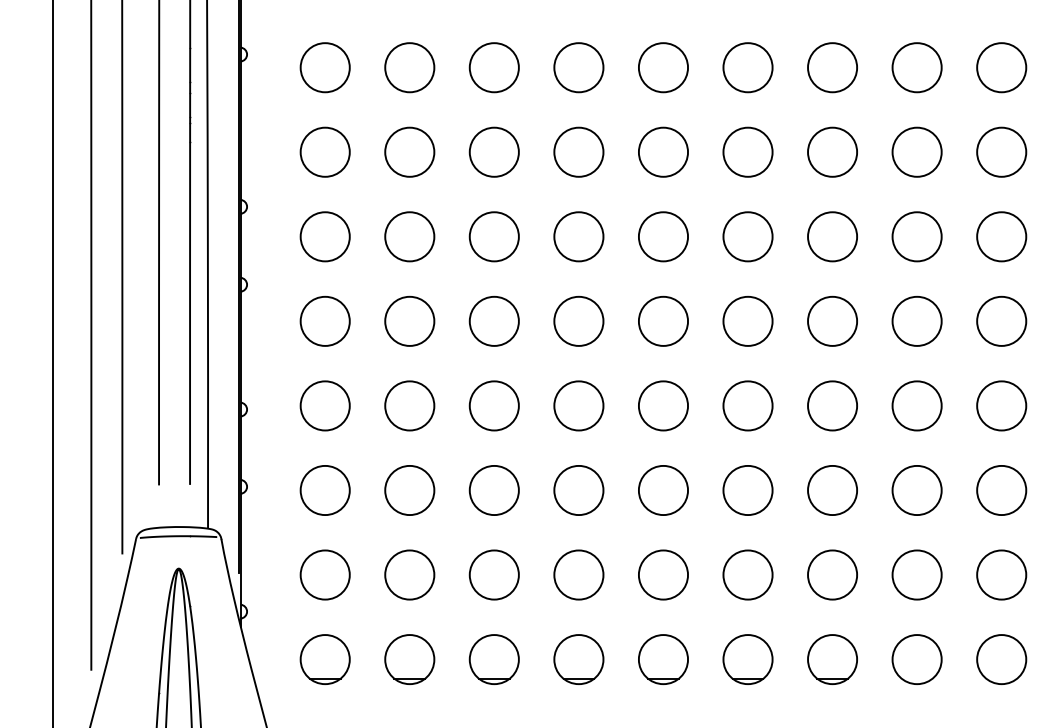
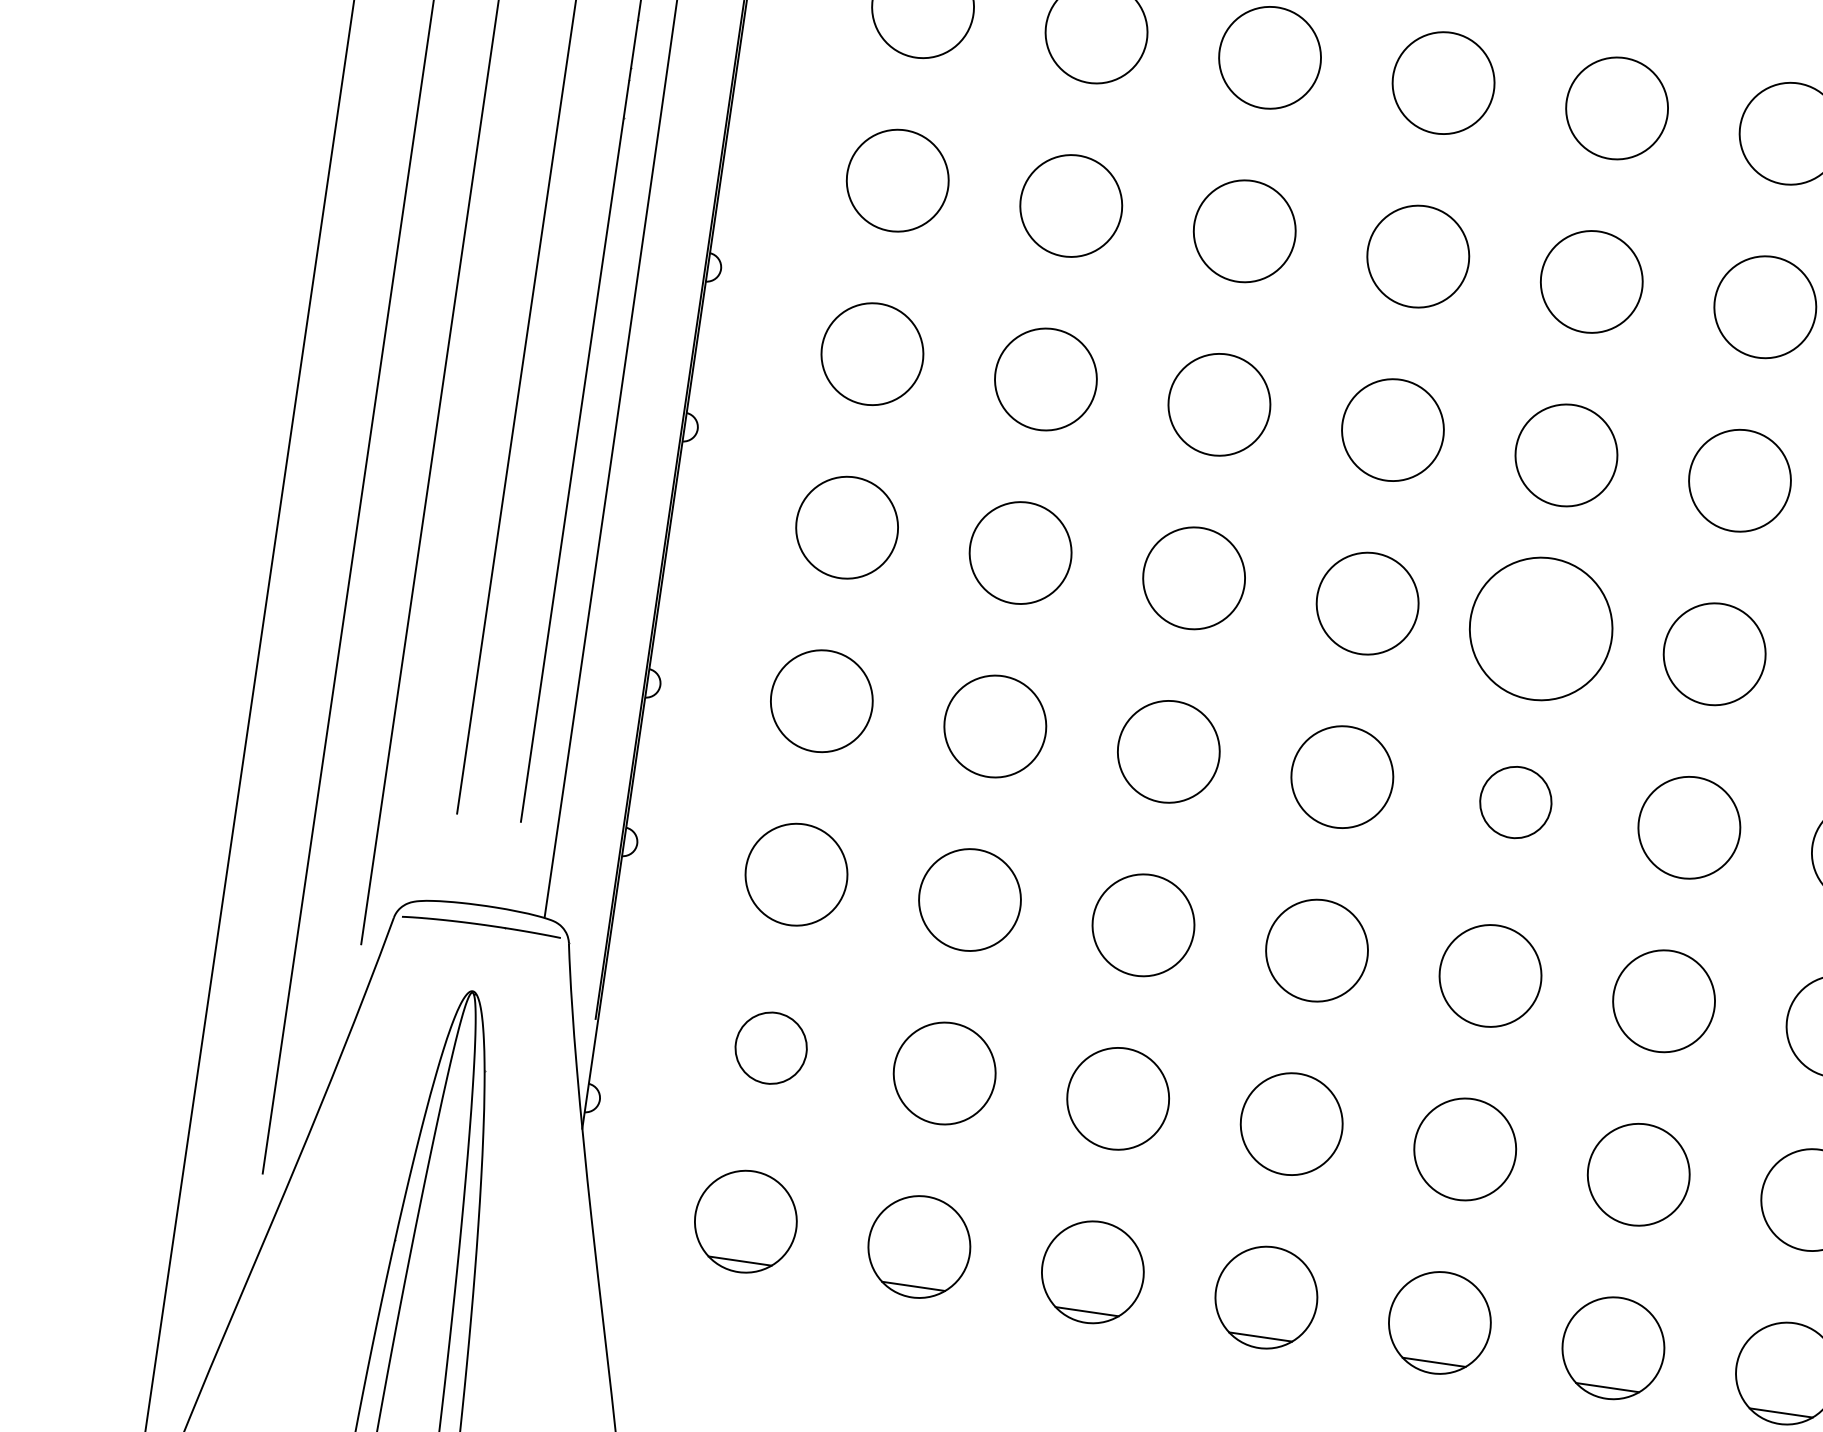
circle: (663, 320) -> (1541, 627), size x1.4
circle: (663, 405) -> (1516, 801), size x0.7
circle: (324, 574) -> (769, 1046), size x0.7

